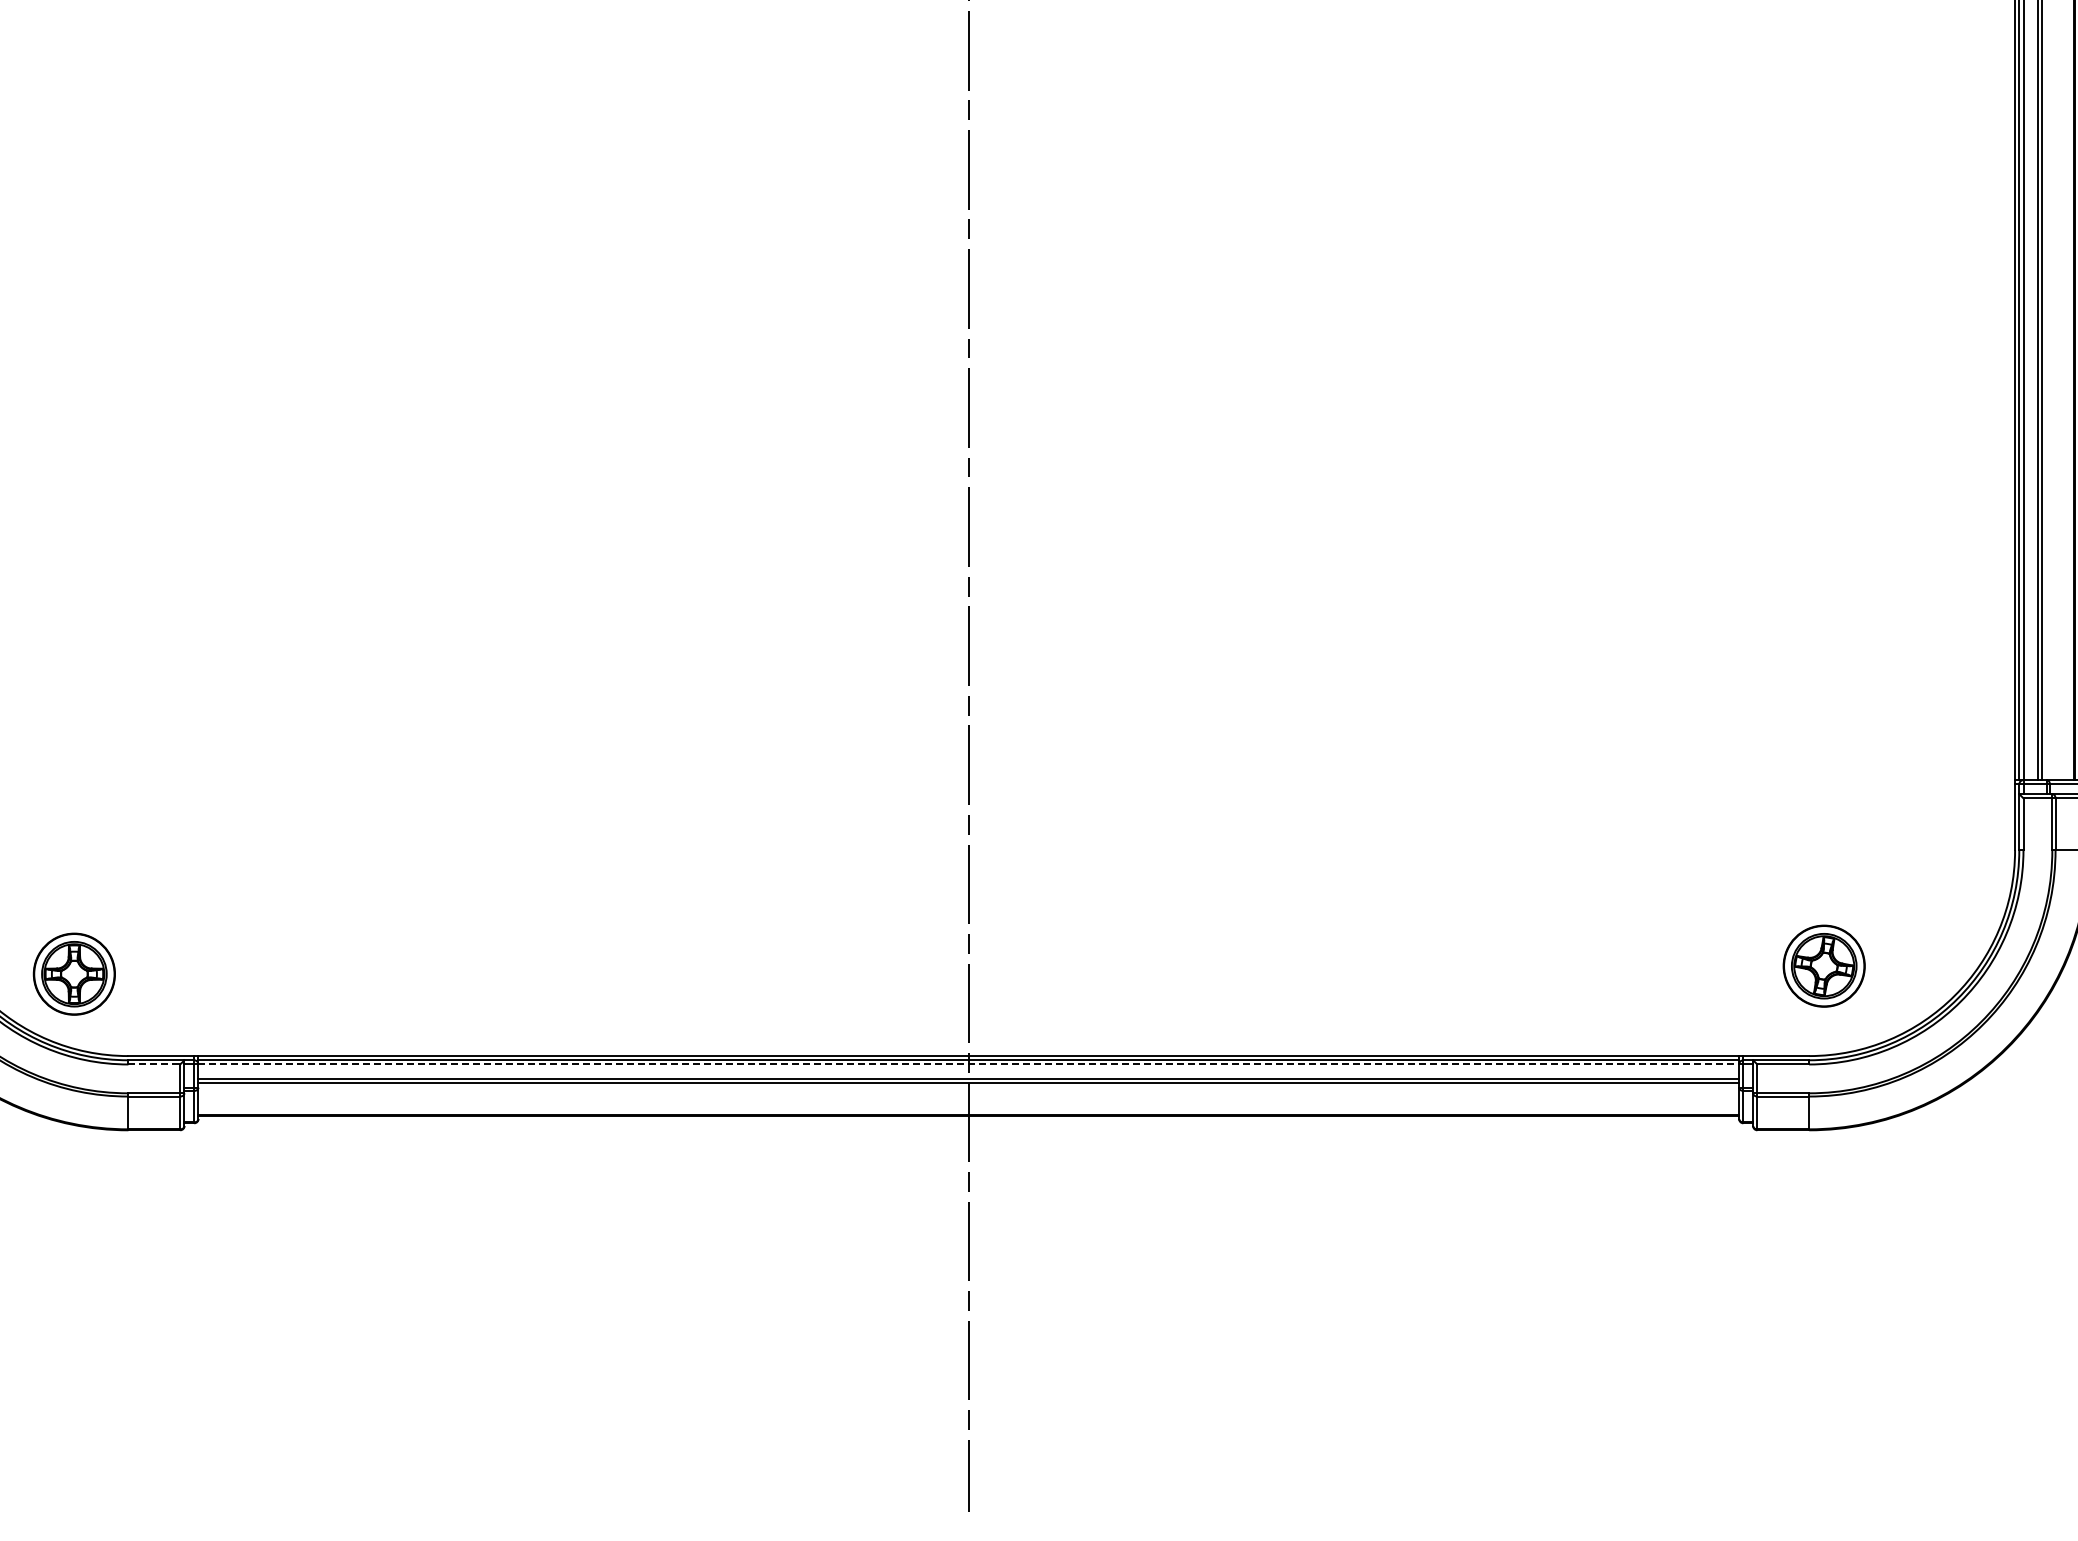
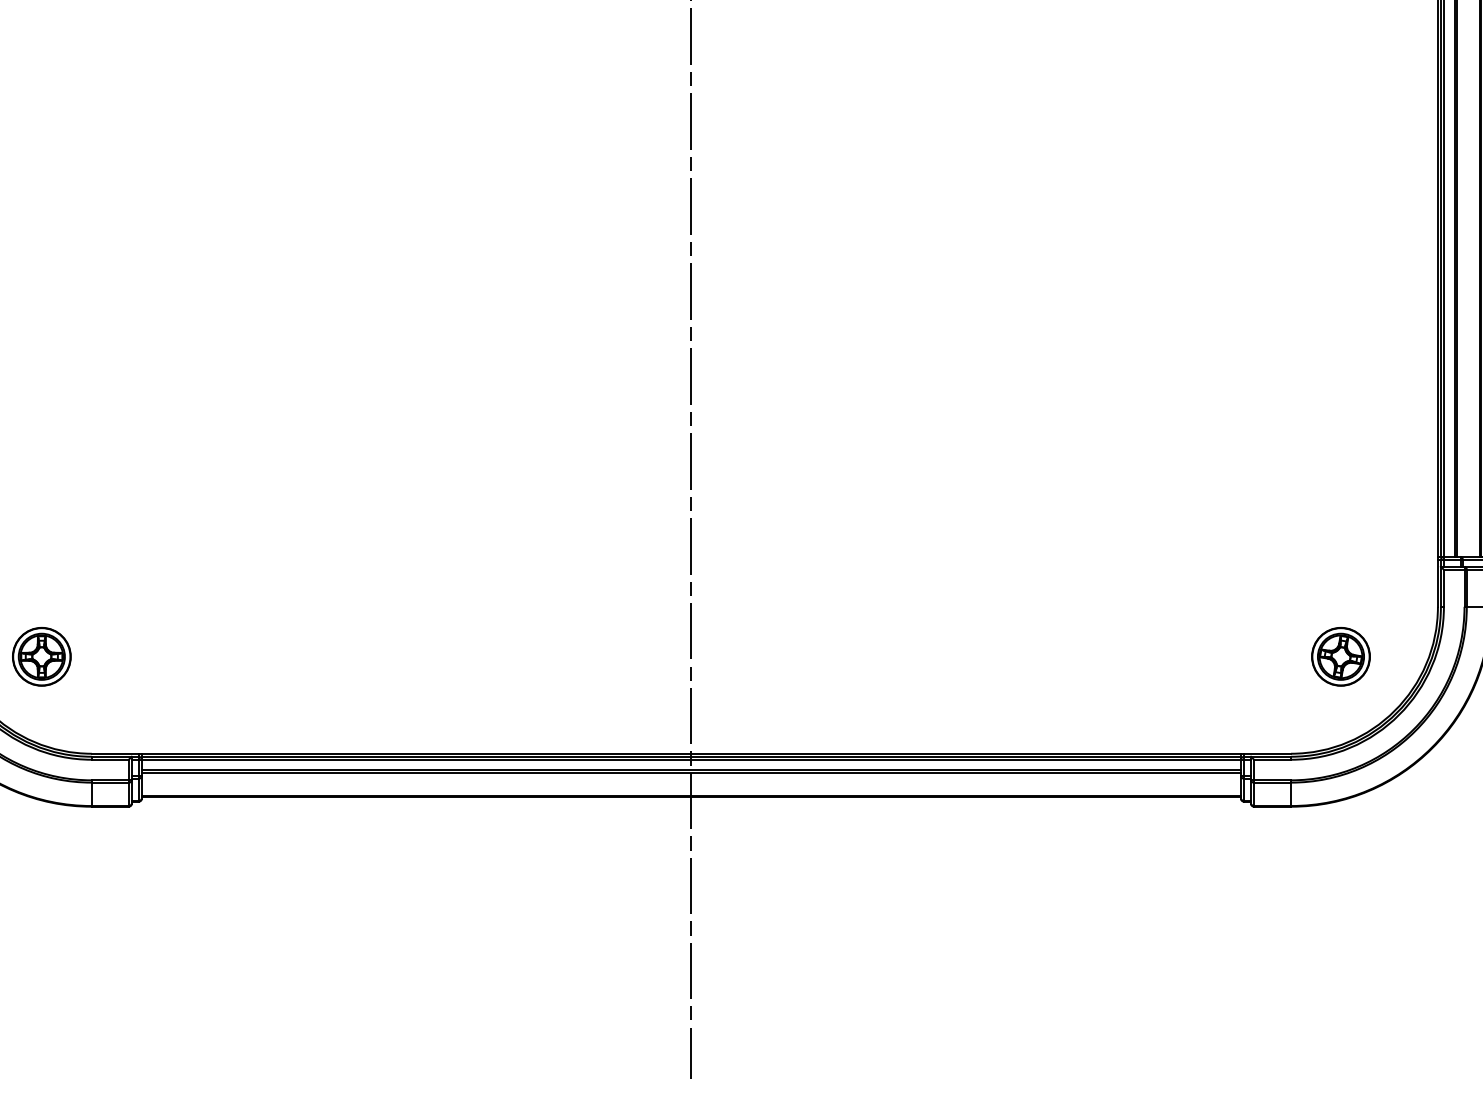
part: (1823, 965) -> (1340, 656), moved
part: (73, 973) -> (41, 656), moved
line: (154, 1064) -> (110, 759), dashed -> solid
line: (969, 1064) -> (691, 759), dashed -> solid

